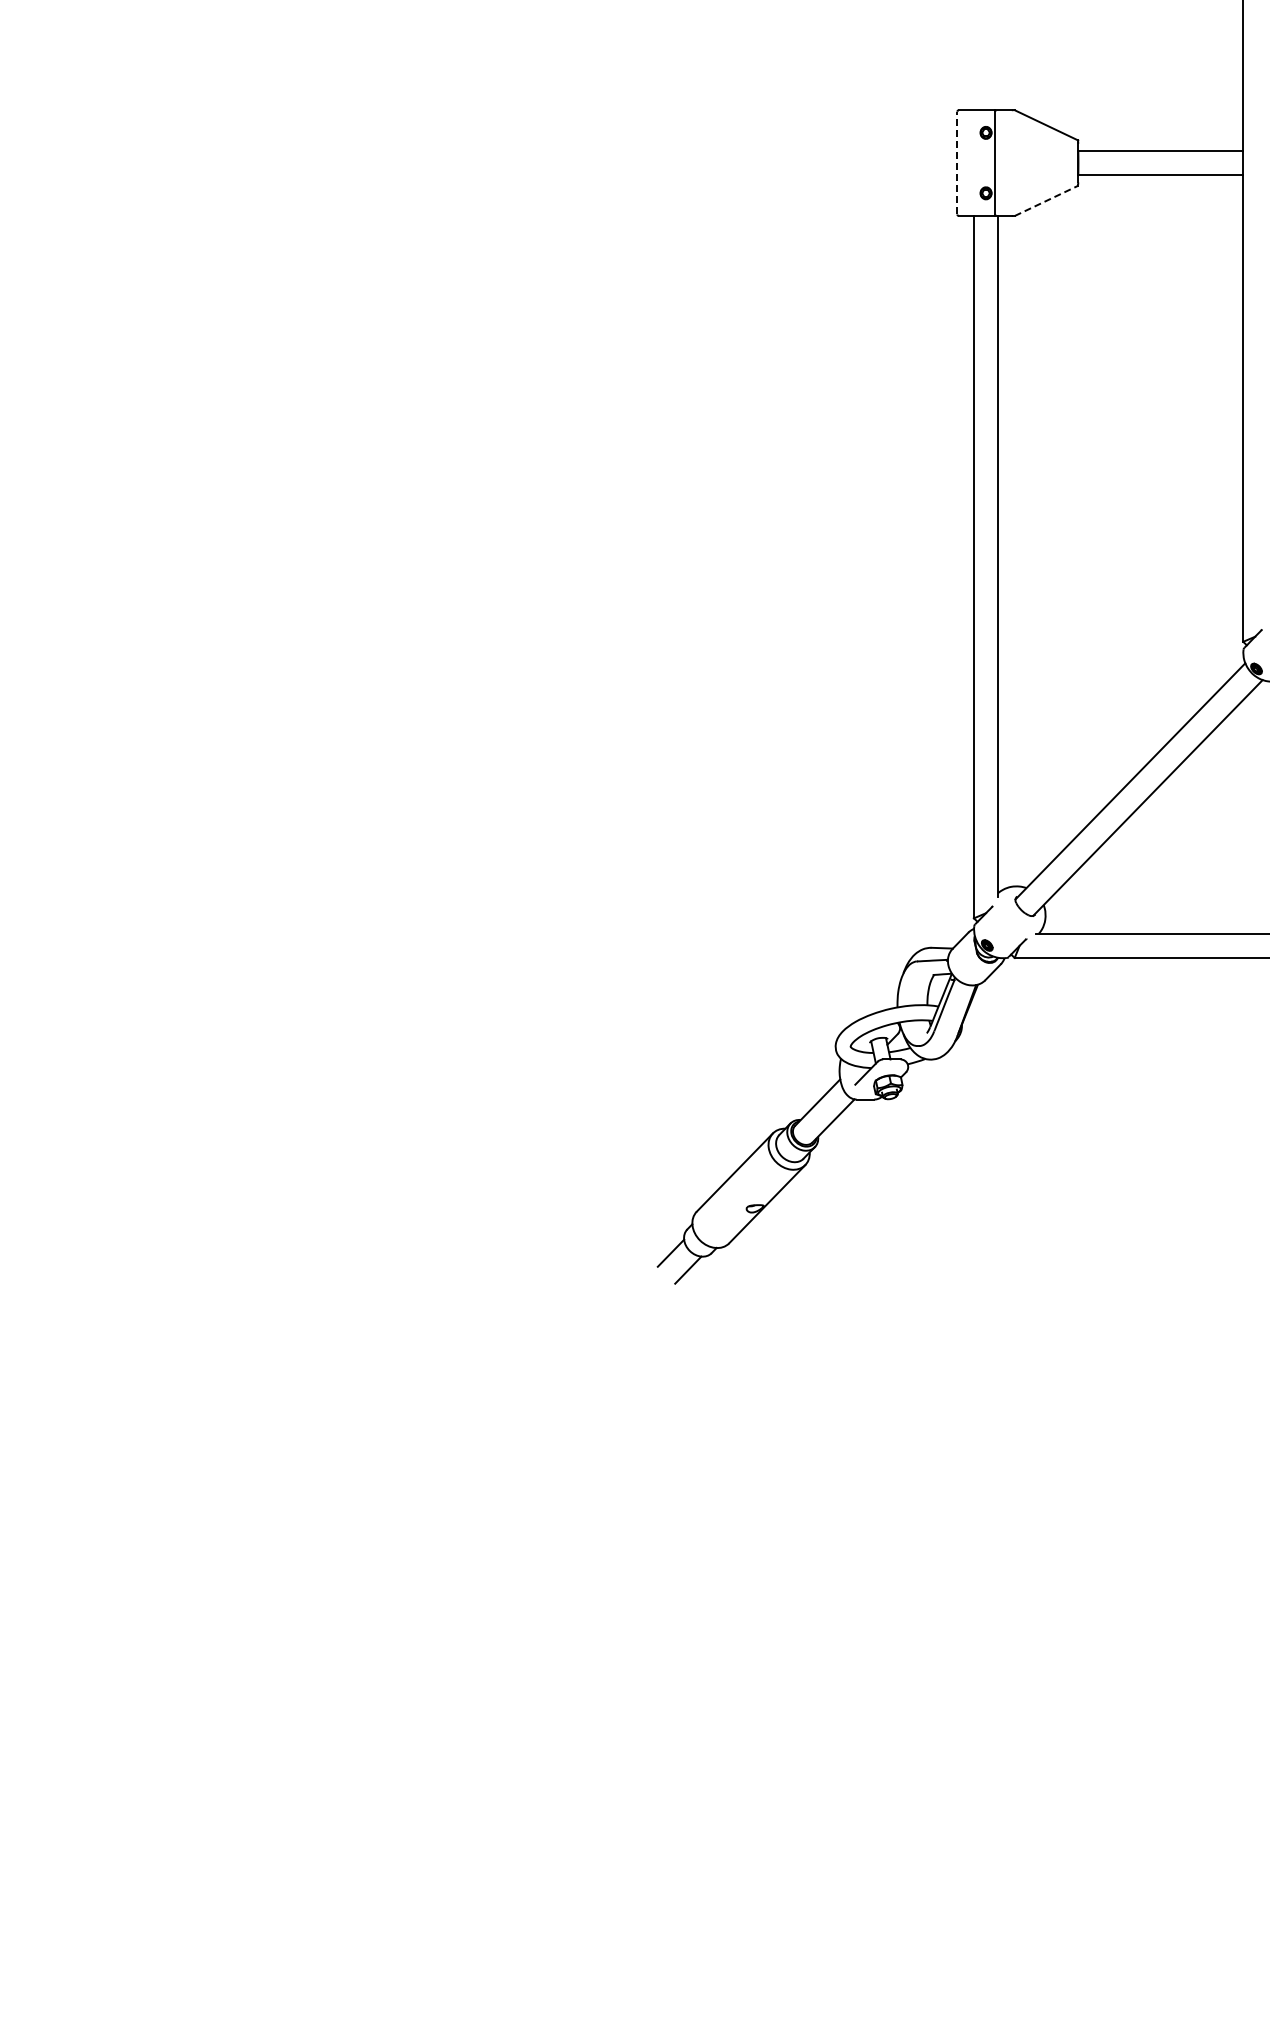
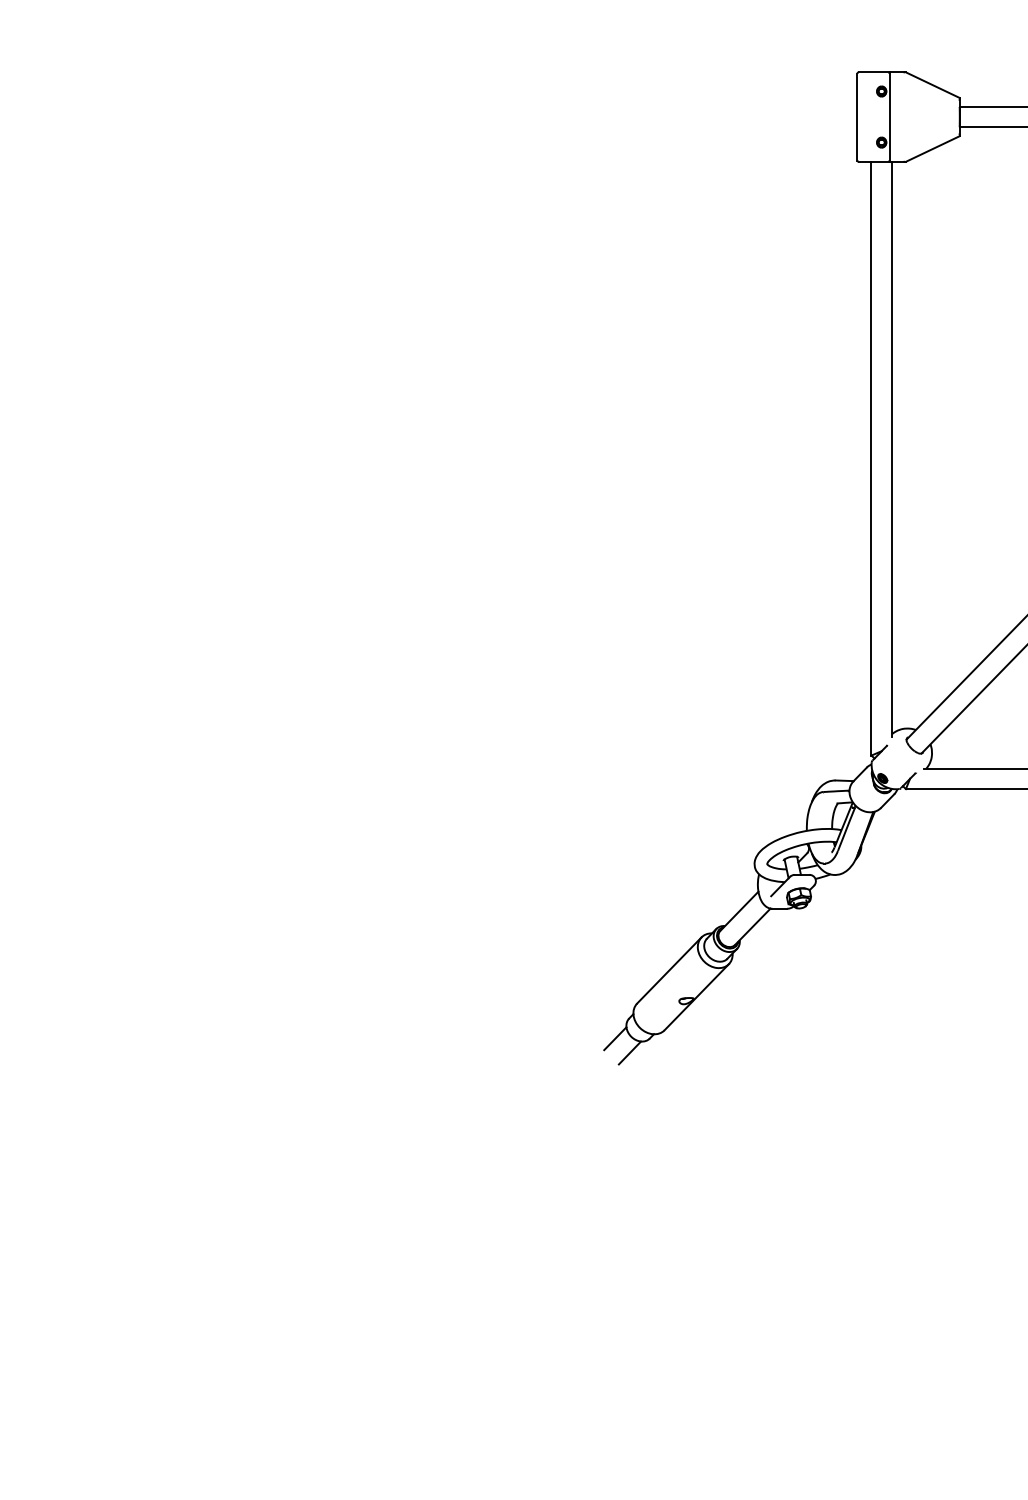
line: (957, 162) -> (857, 116), dashed -> solid
line: (1046, 200) -> (932, 148), dashed -> solid

